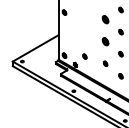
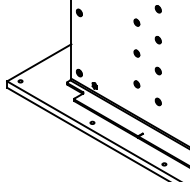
part: (105, 19) -> (136, 22), size x0.62
part: (105, 41) -> (136, 53), size x0.62
part: (84, 56) -> (107, 74), removed

